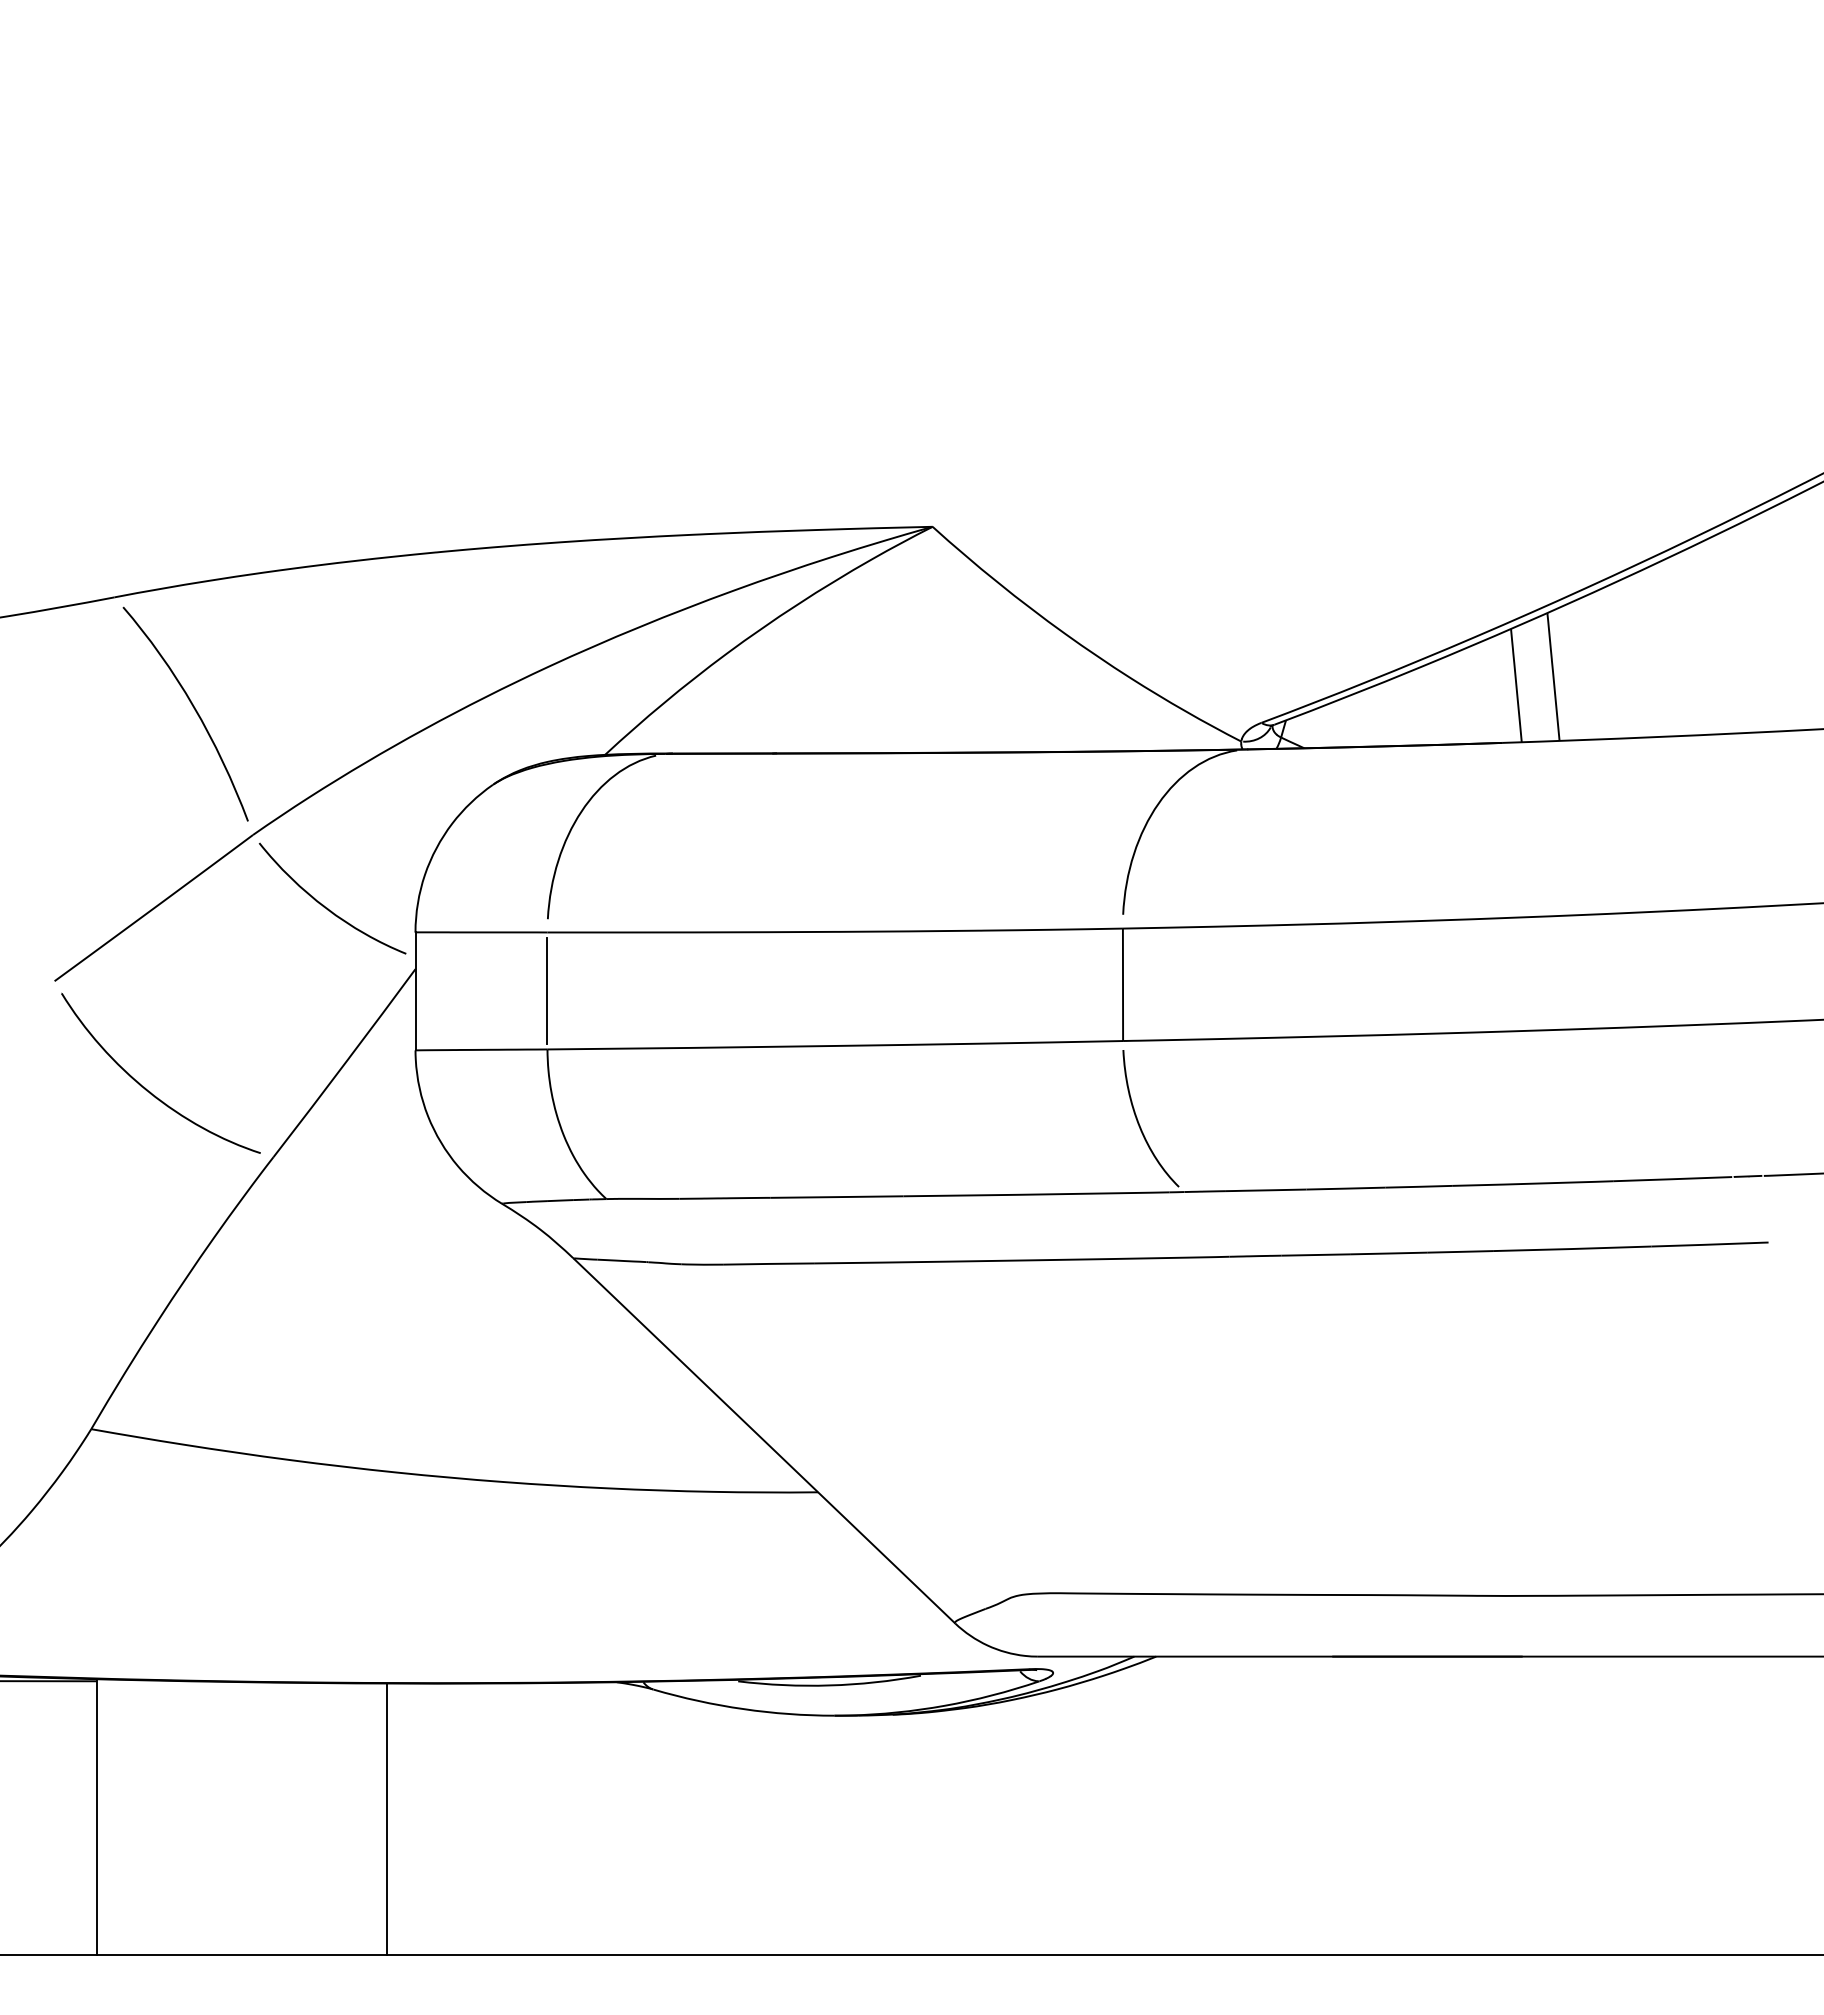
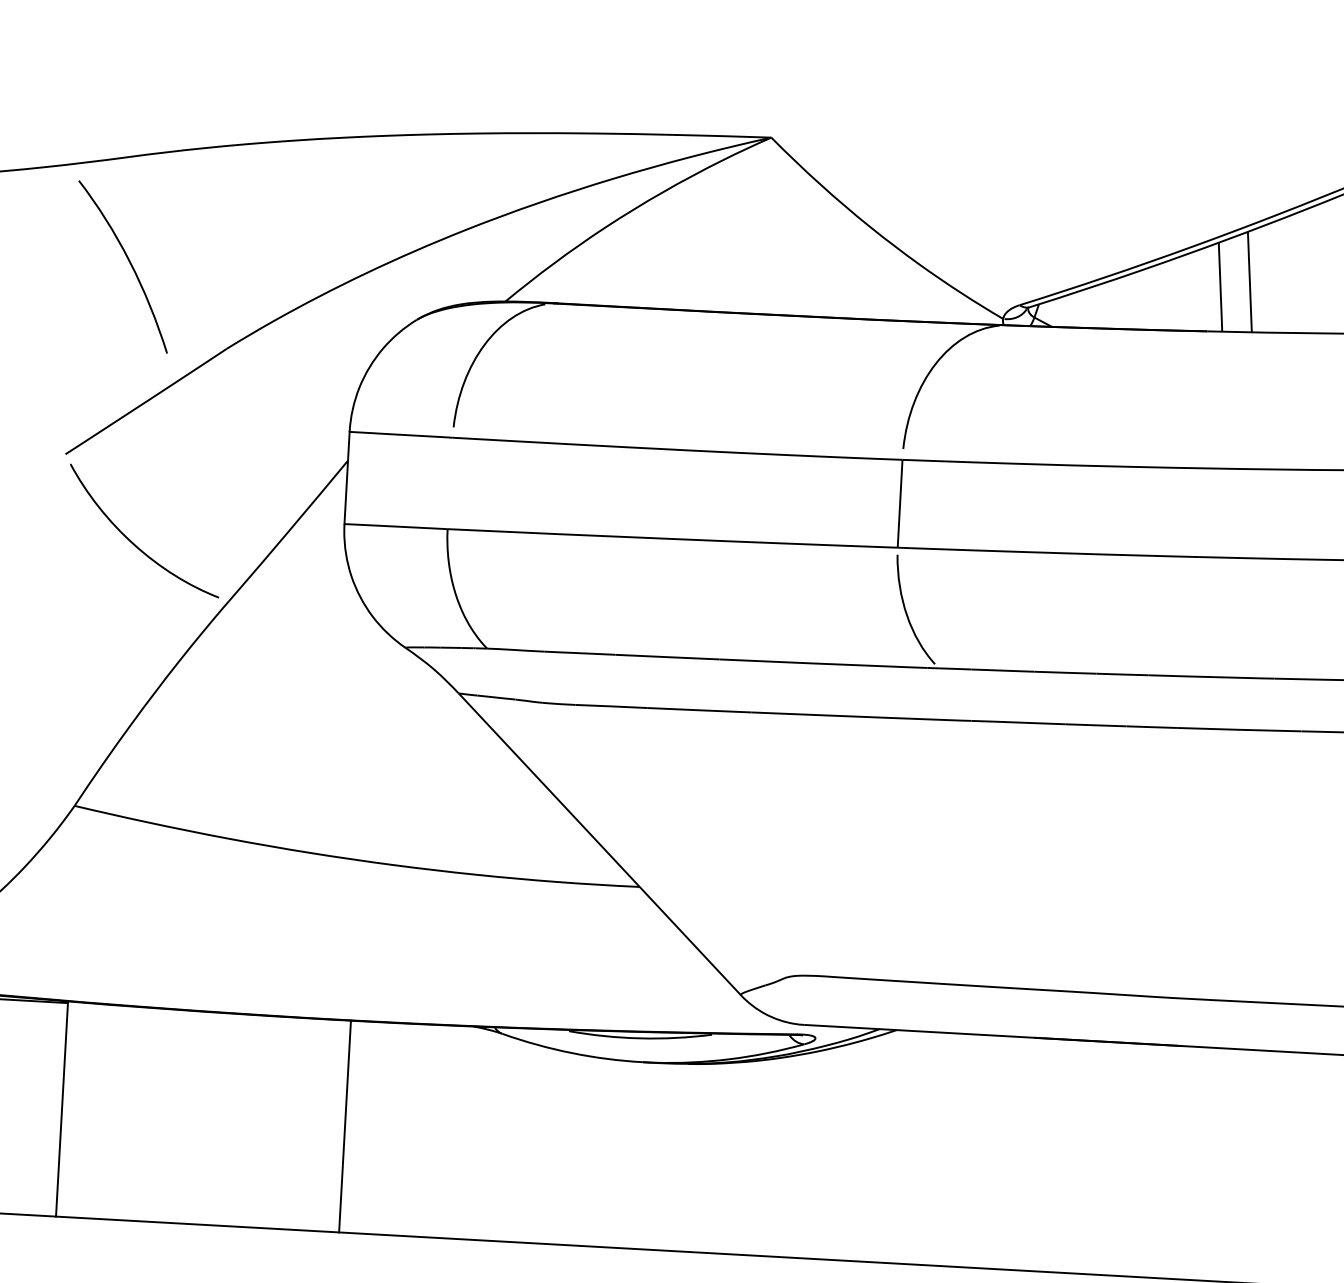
curve: (193, 708) -> (129, 262), moved
curve: (327, 907) -> (281, 408), removed
line: (547, 990) -> (450, 483), removed
line: (387, 1818) -> (345, 1126), moved

